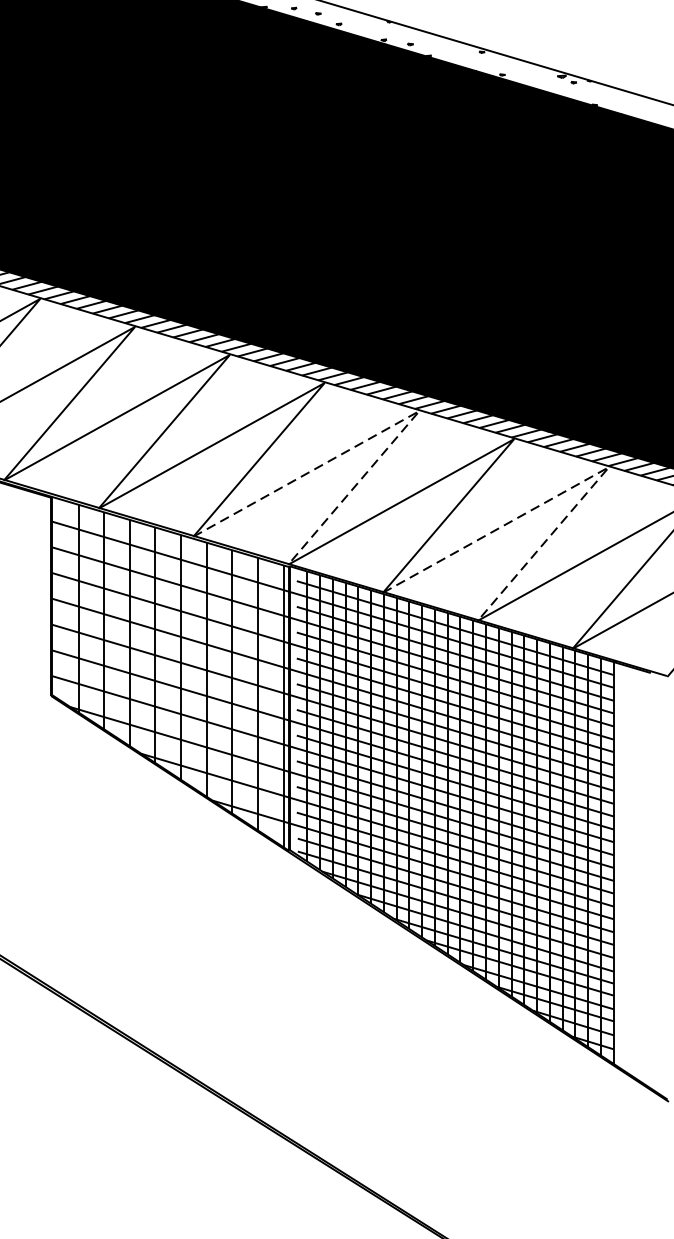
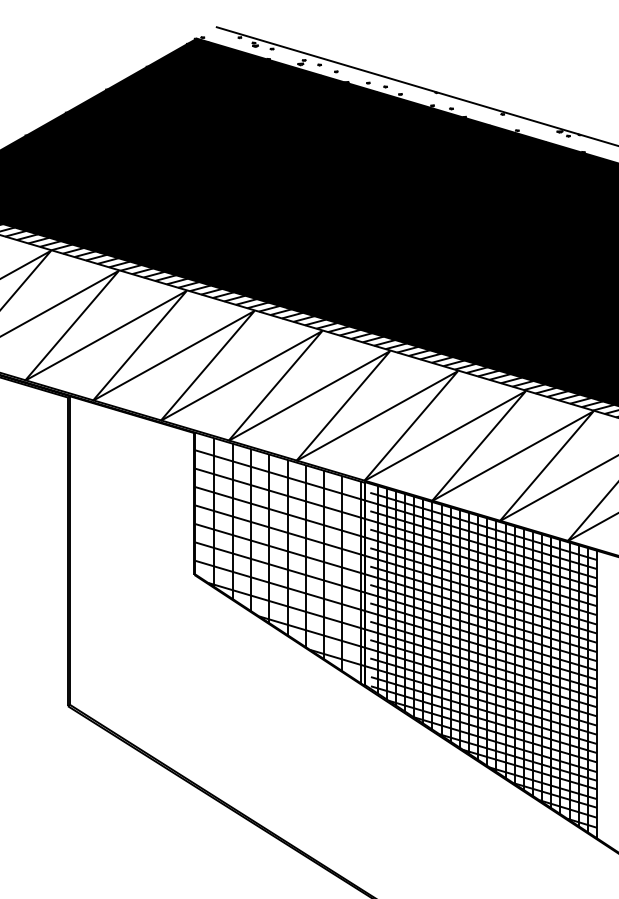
line: (394, 424) -> (440, 380), dashed -> solid
line: (585, 480) -> (576, 420), dashed -> solid

